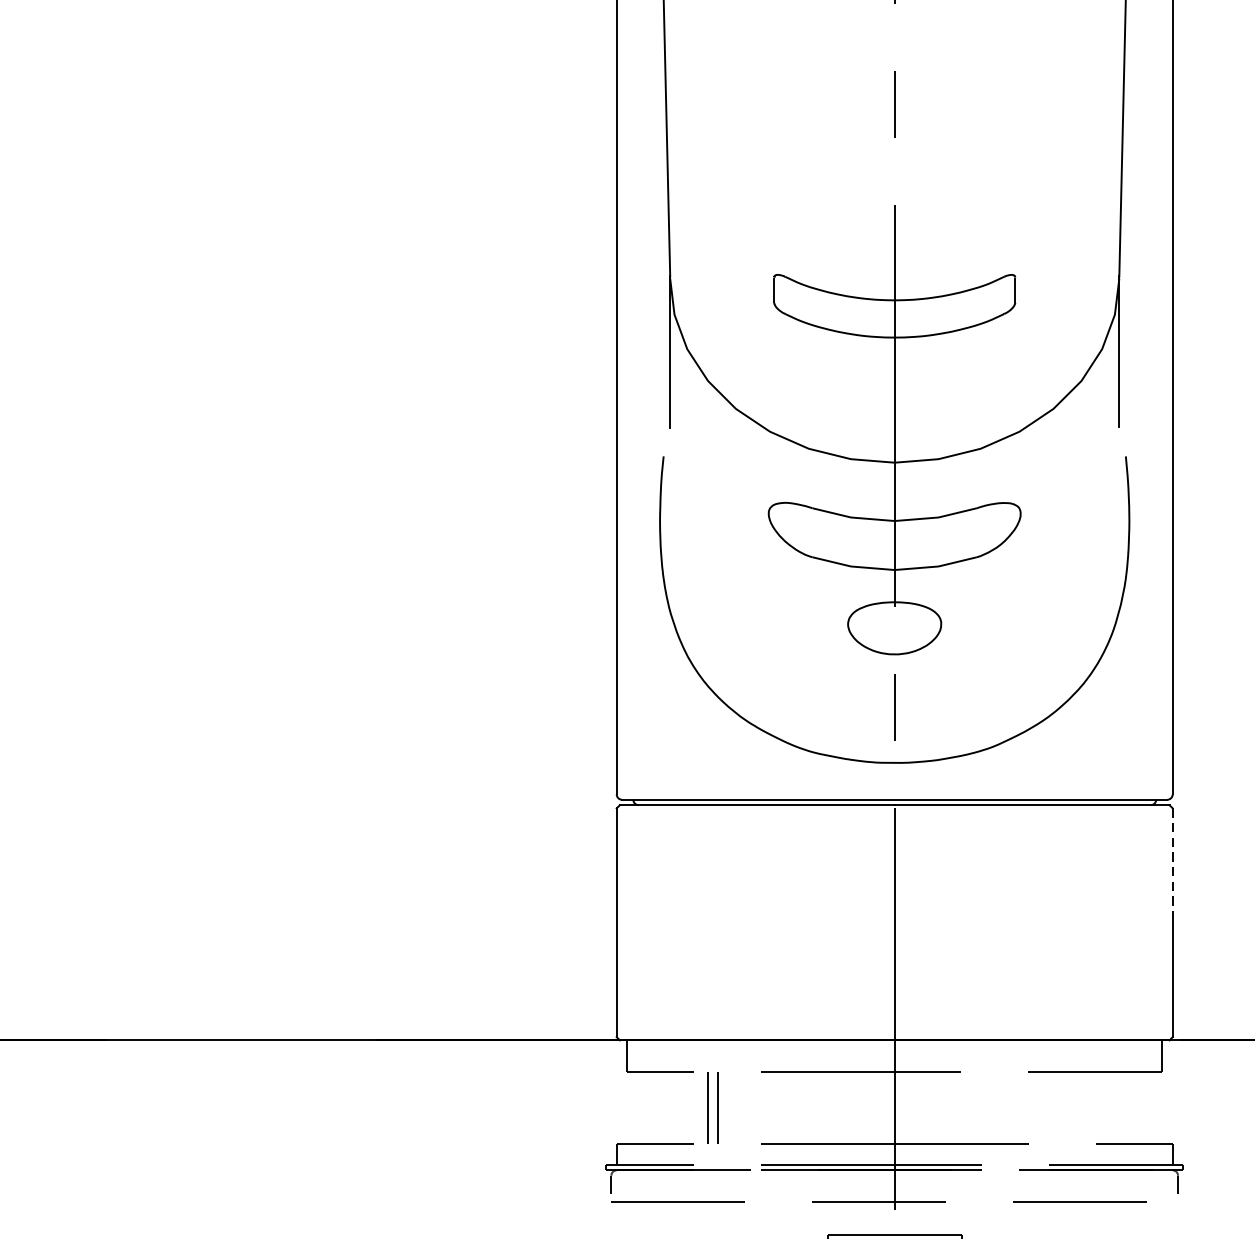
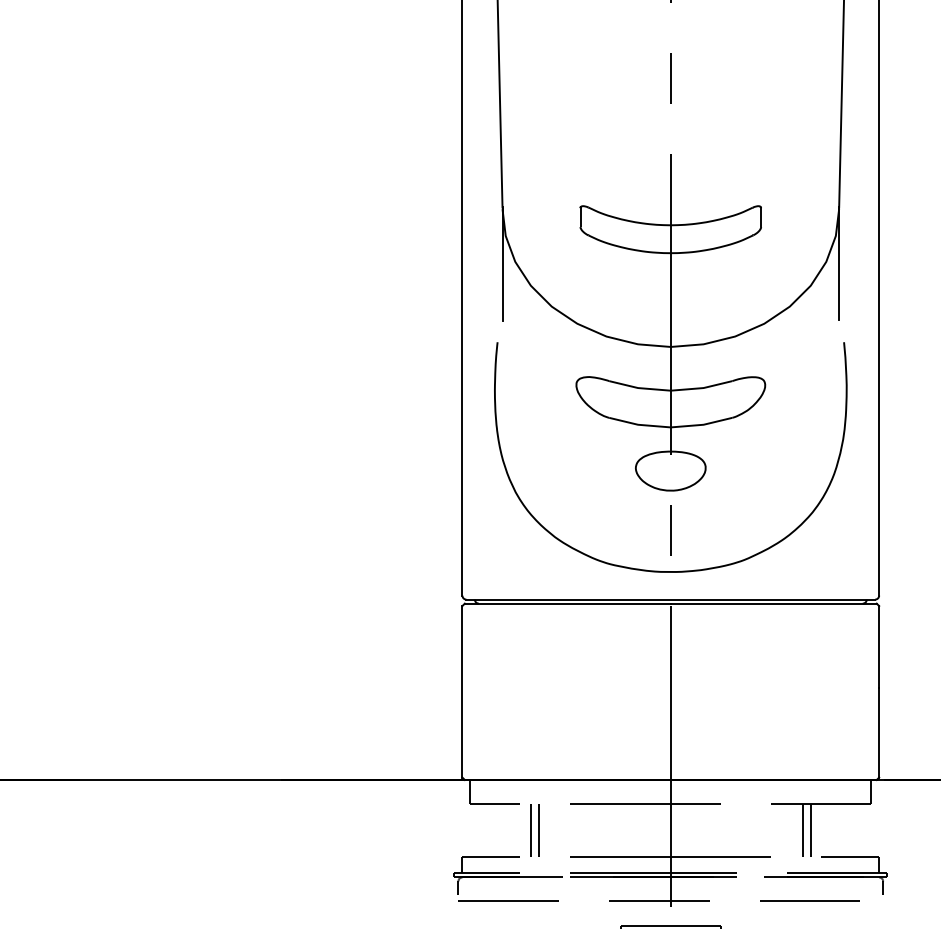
line: (1173, 862) -> (879, 646), dashed -> solid
line: (1070, 1107) -> (802, 830), added
line: (1082, 1107) -> (811, 830), added

